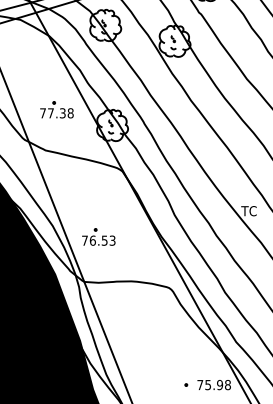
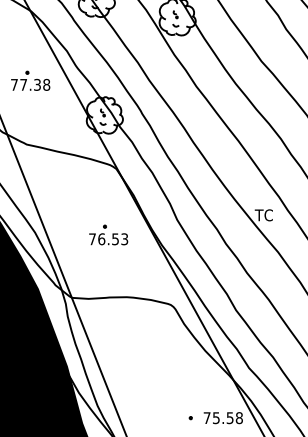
part: (56, 109) -> (30, 80), moved
part: (98, 236) -> (108, 234), moved
text: (220, 384) -> (230, 417), 75.98 -> 75.58

